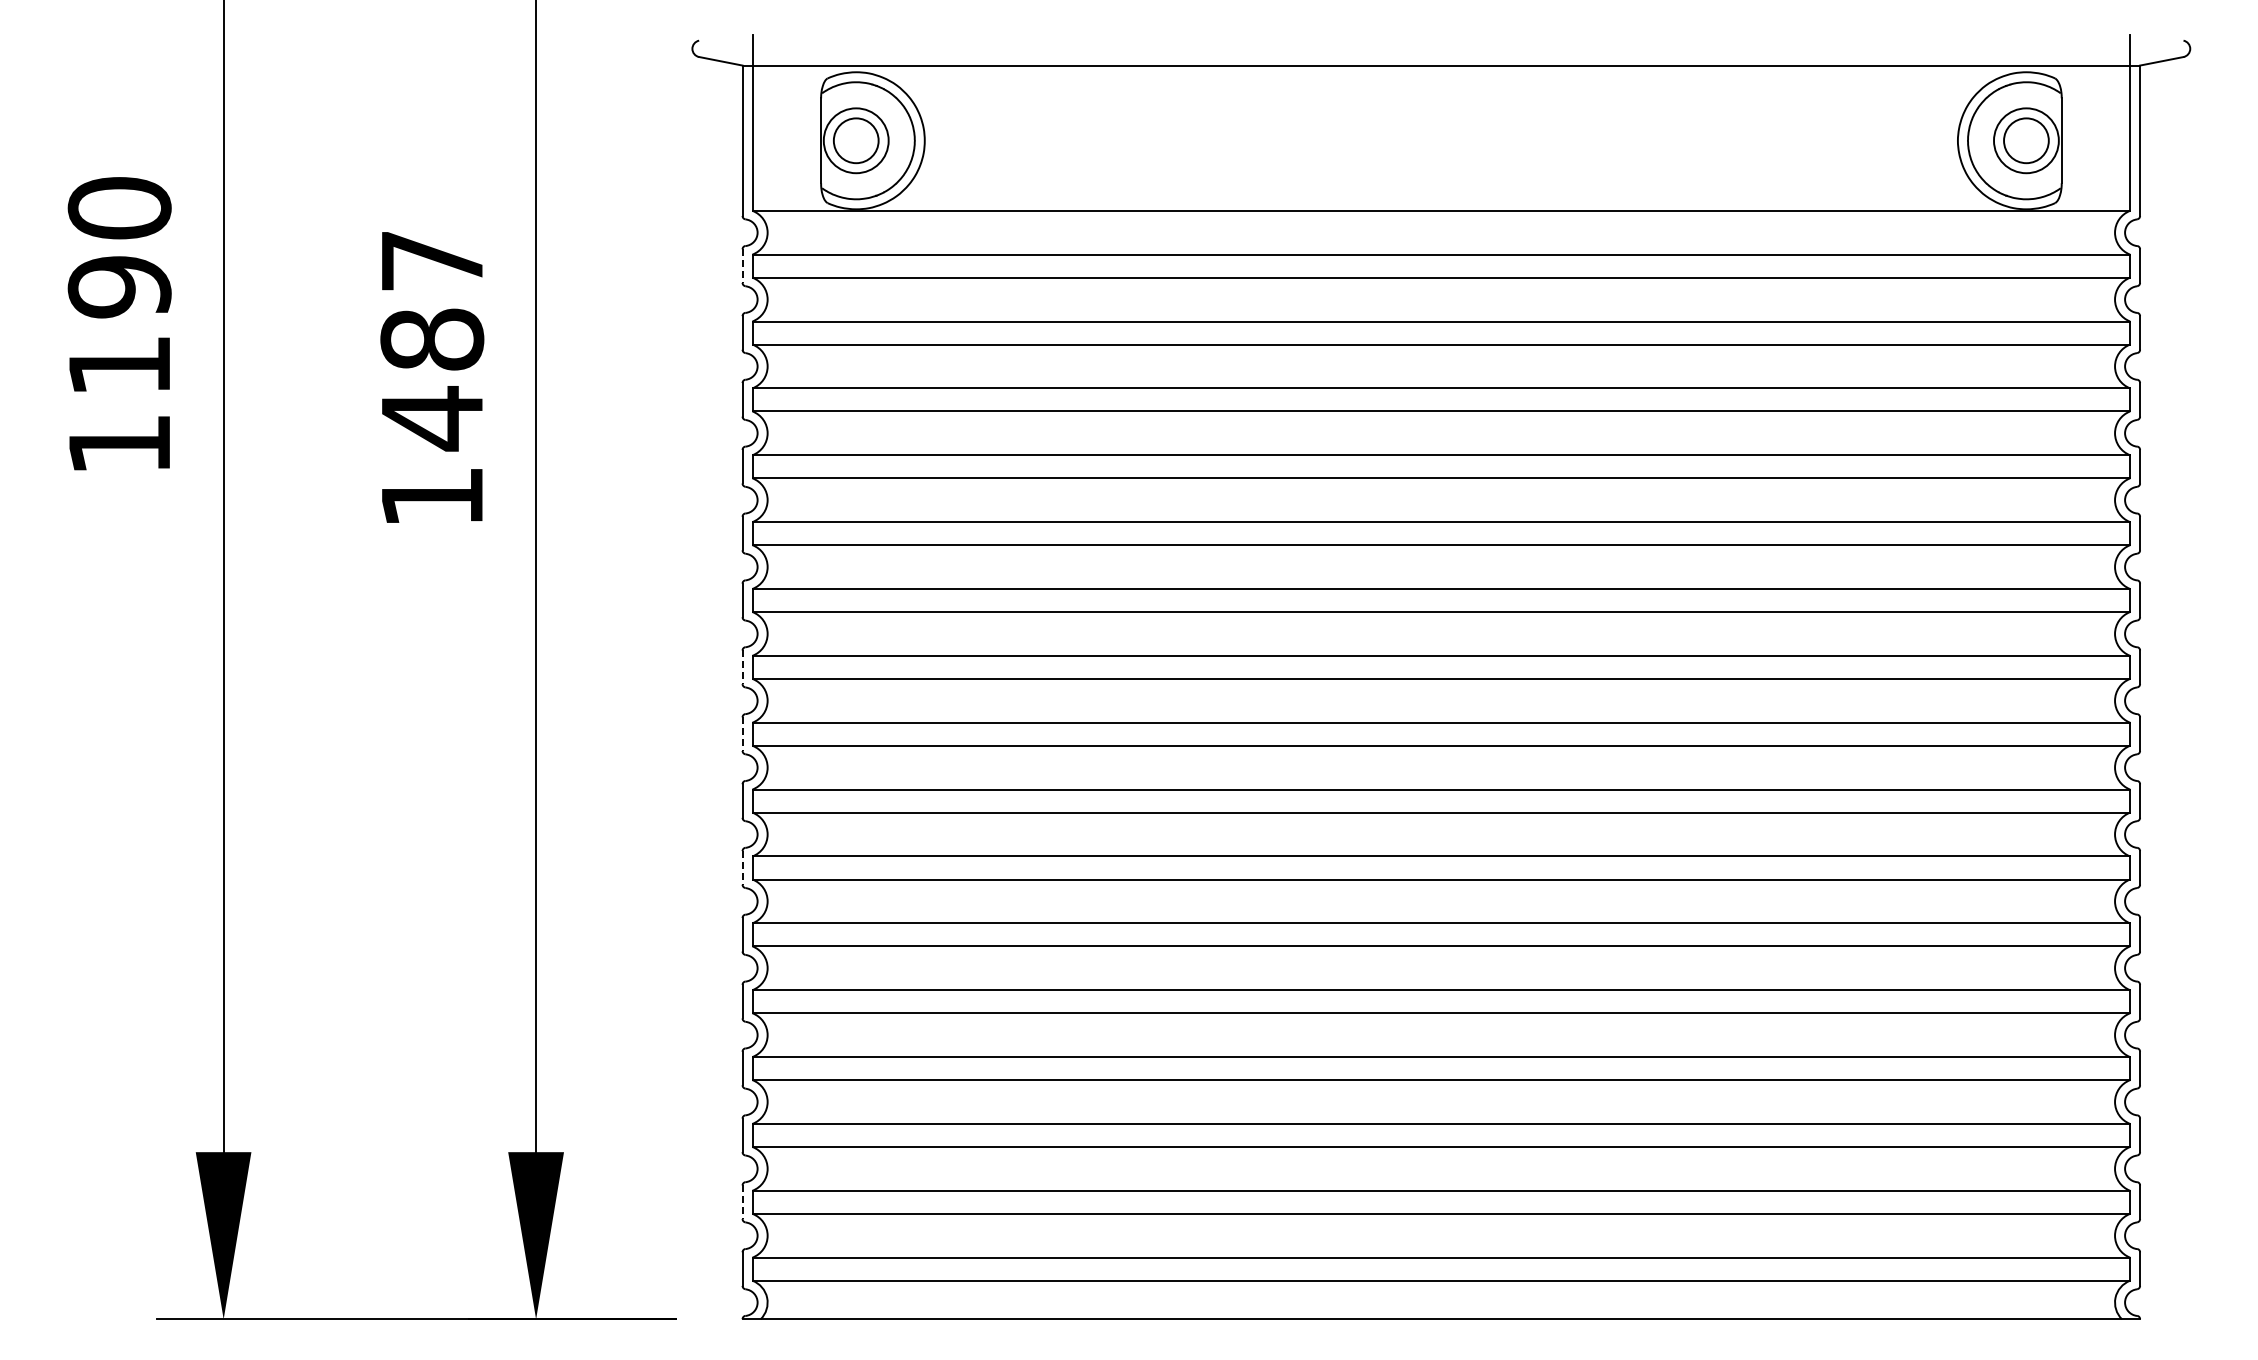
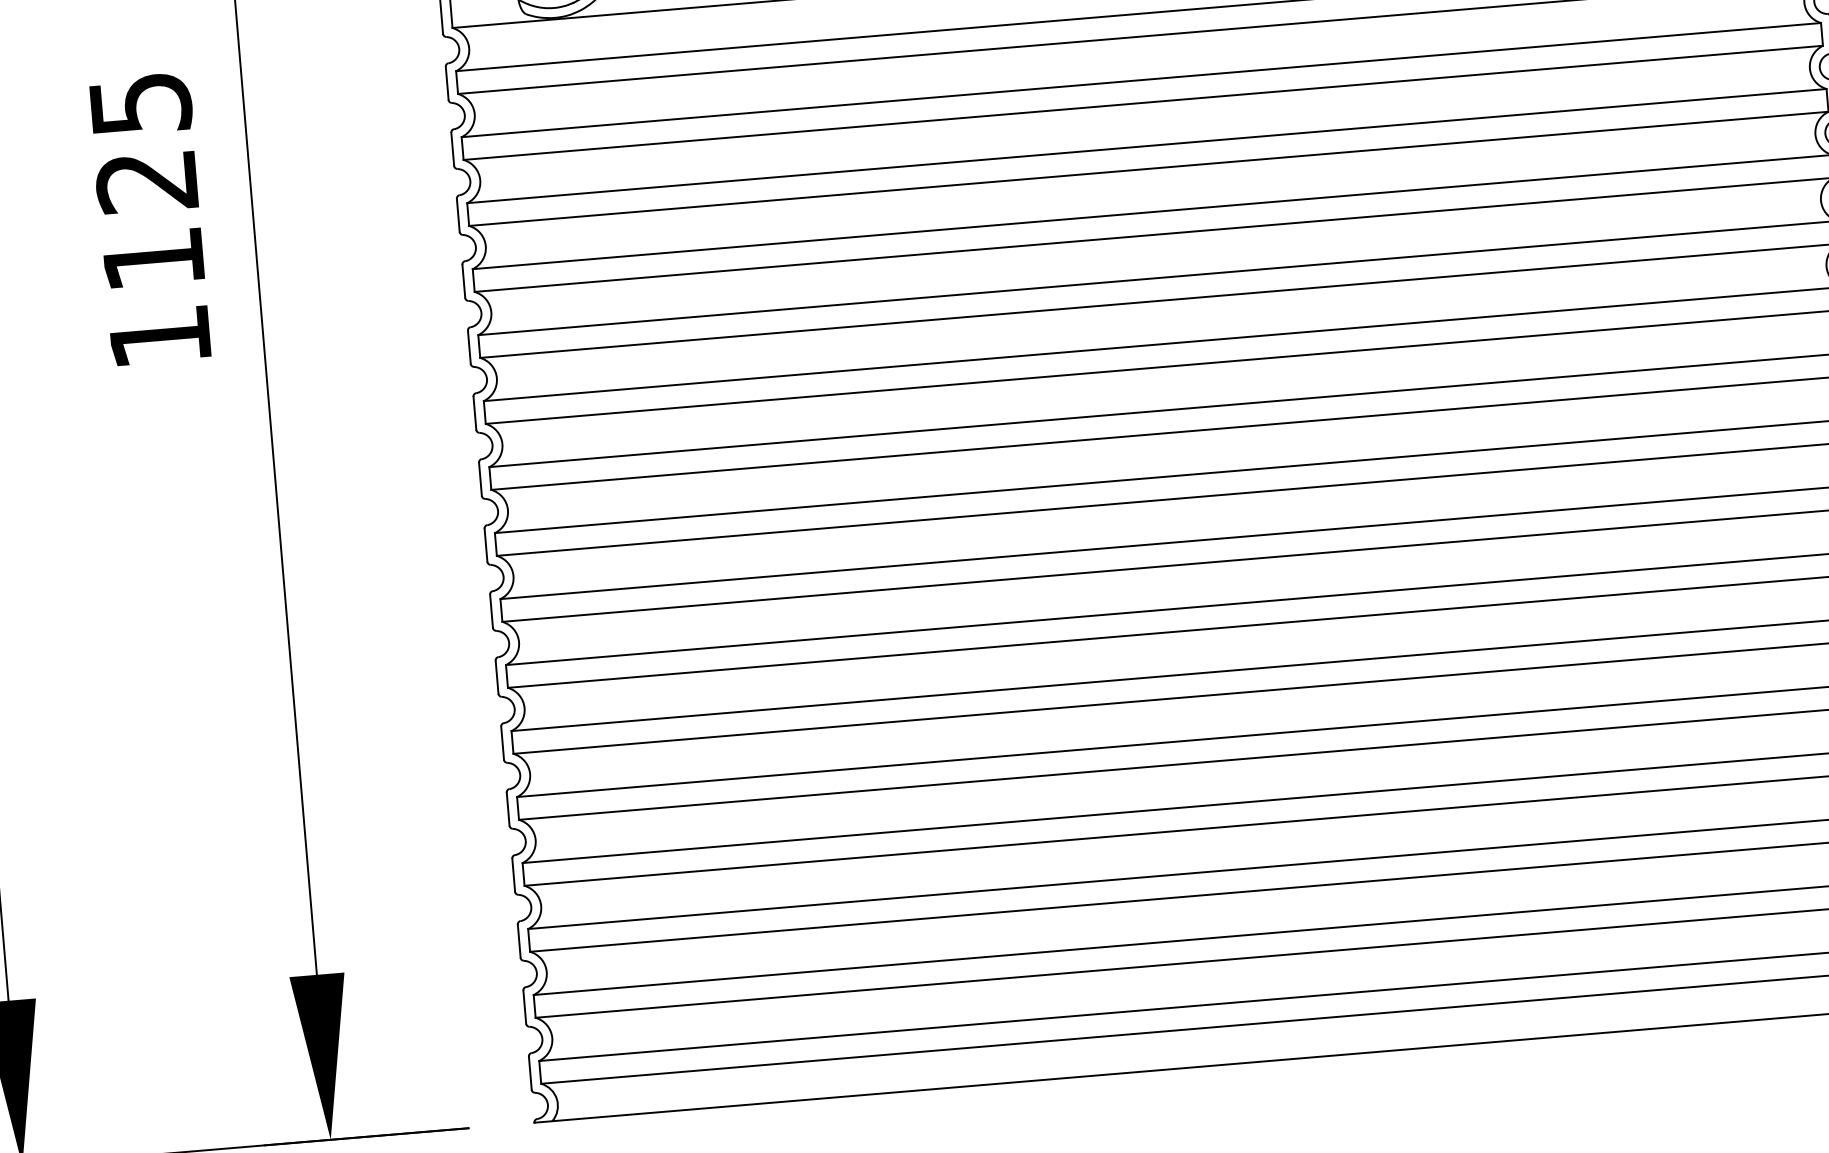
line: (742, 266) -> (447, 83), dashed -> solid
text: (432, 341) -> (147, 183), 1487 -> 1125
line: (742, 667) -> (480, 479), dashed -> solid
line: (742, 734) -> (485, 545), dashed -> solid
line: (742, 867) -> (496, 676), dashed -> solid
line: (742, 1202) -> (524, 1007), dashed -> solid

